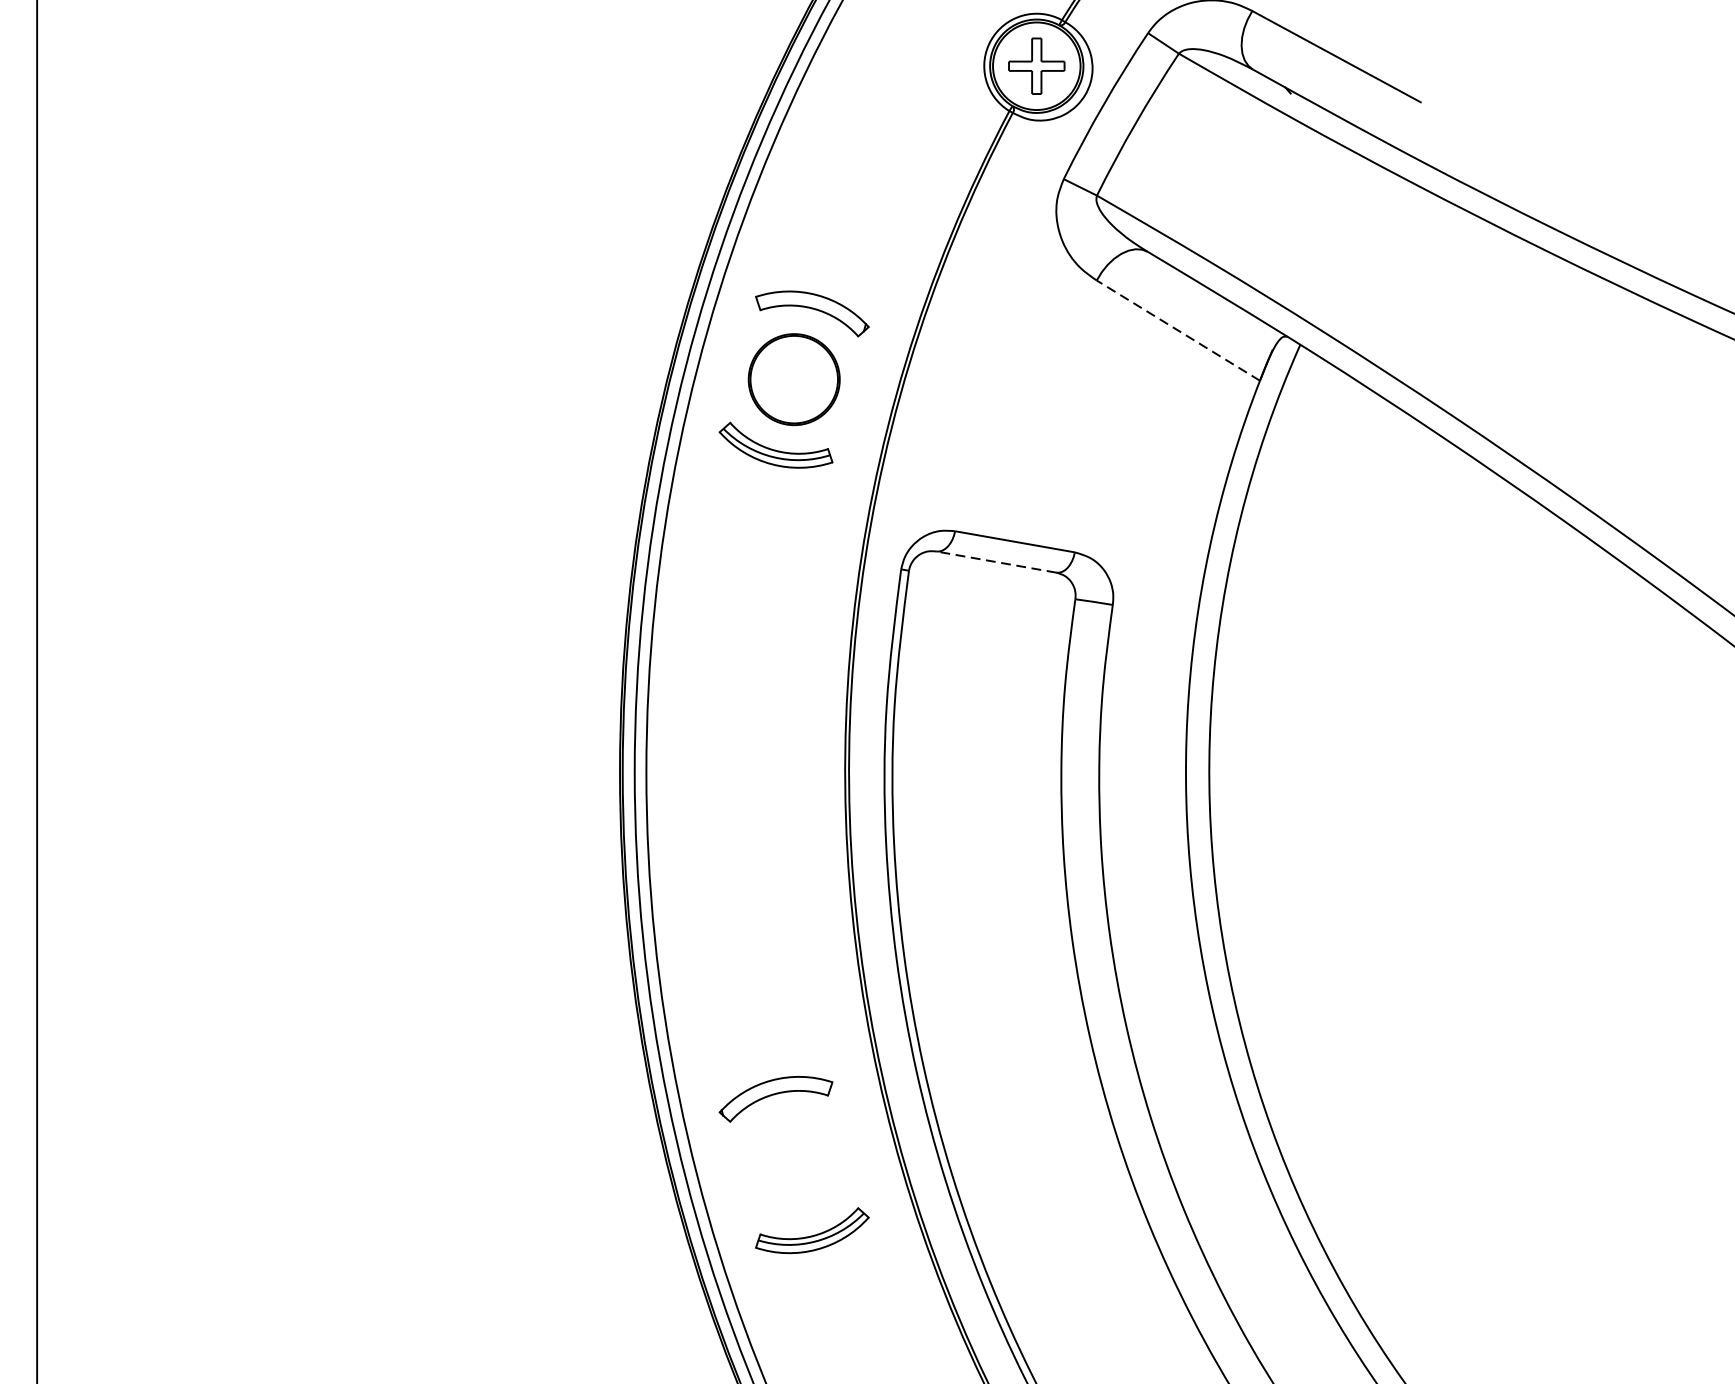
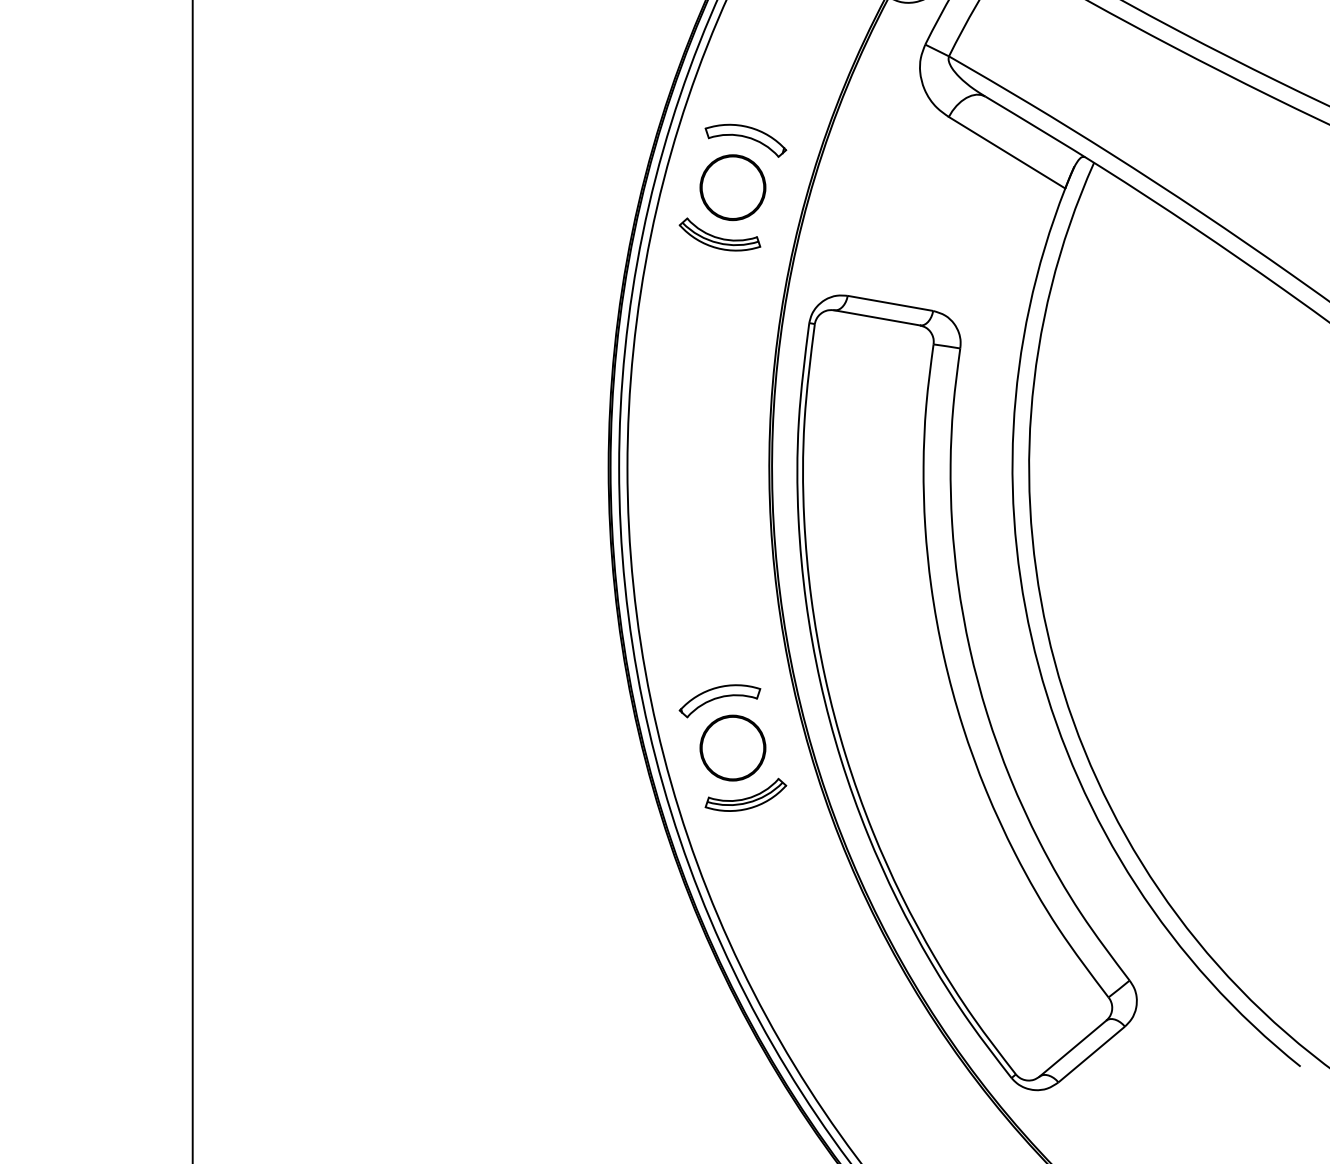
line: (1177, 330) -> (1006, 152), dashed -> solid
line: (996, 561) -> (877, 317), dashed -> solid
part: (793, 1164) -> (732, 747), added

